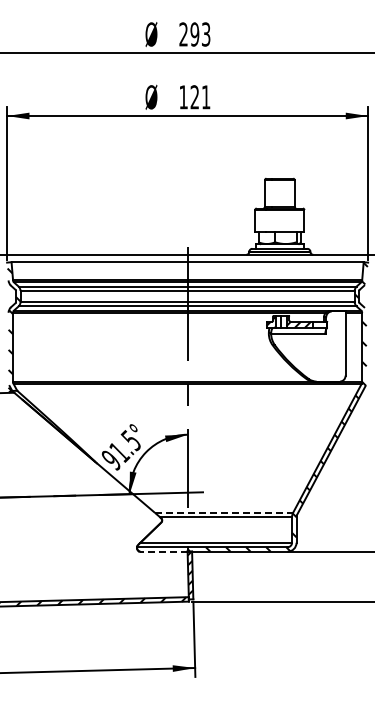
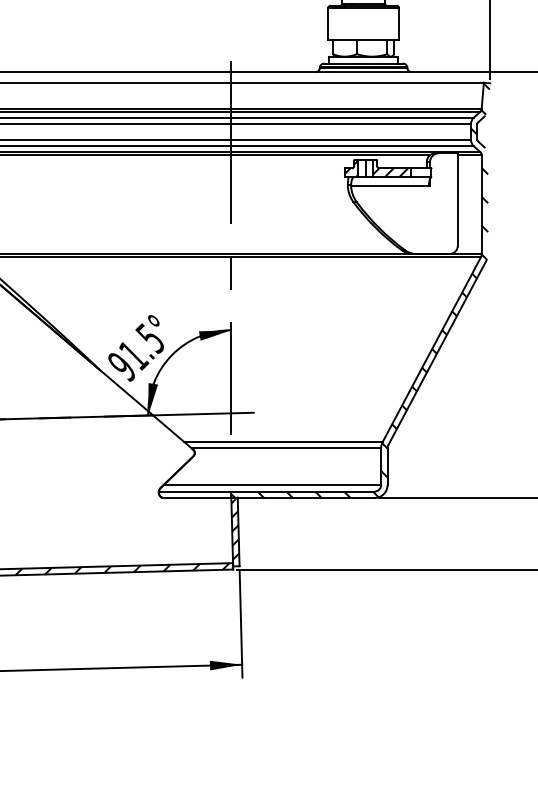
line: (224, 512) -> (284, 441), dashed -> solid
line: (163, 551) -> (196, 497), dashed -> solid

